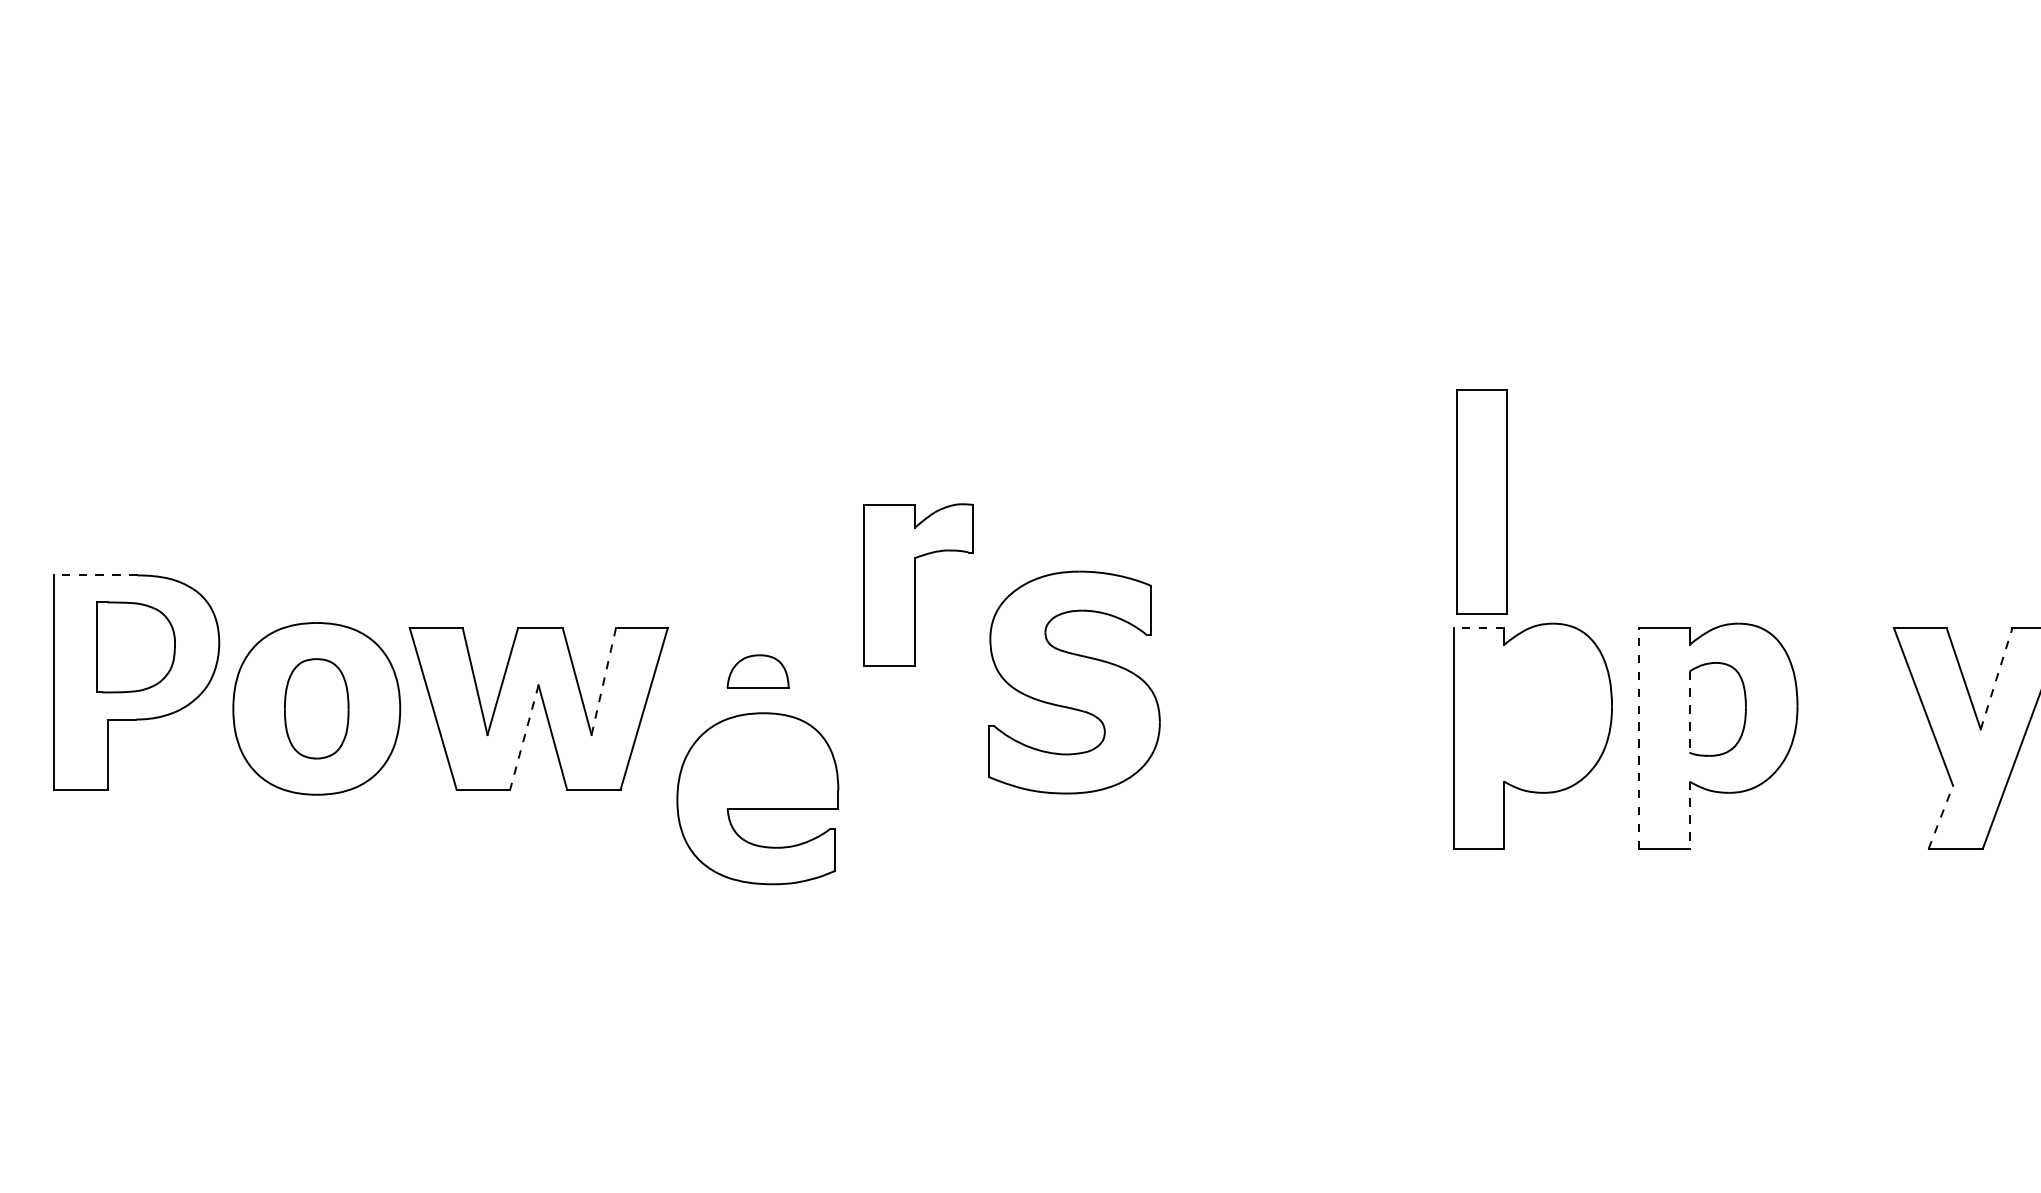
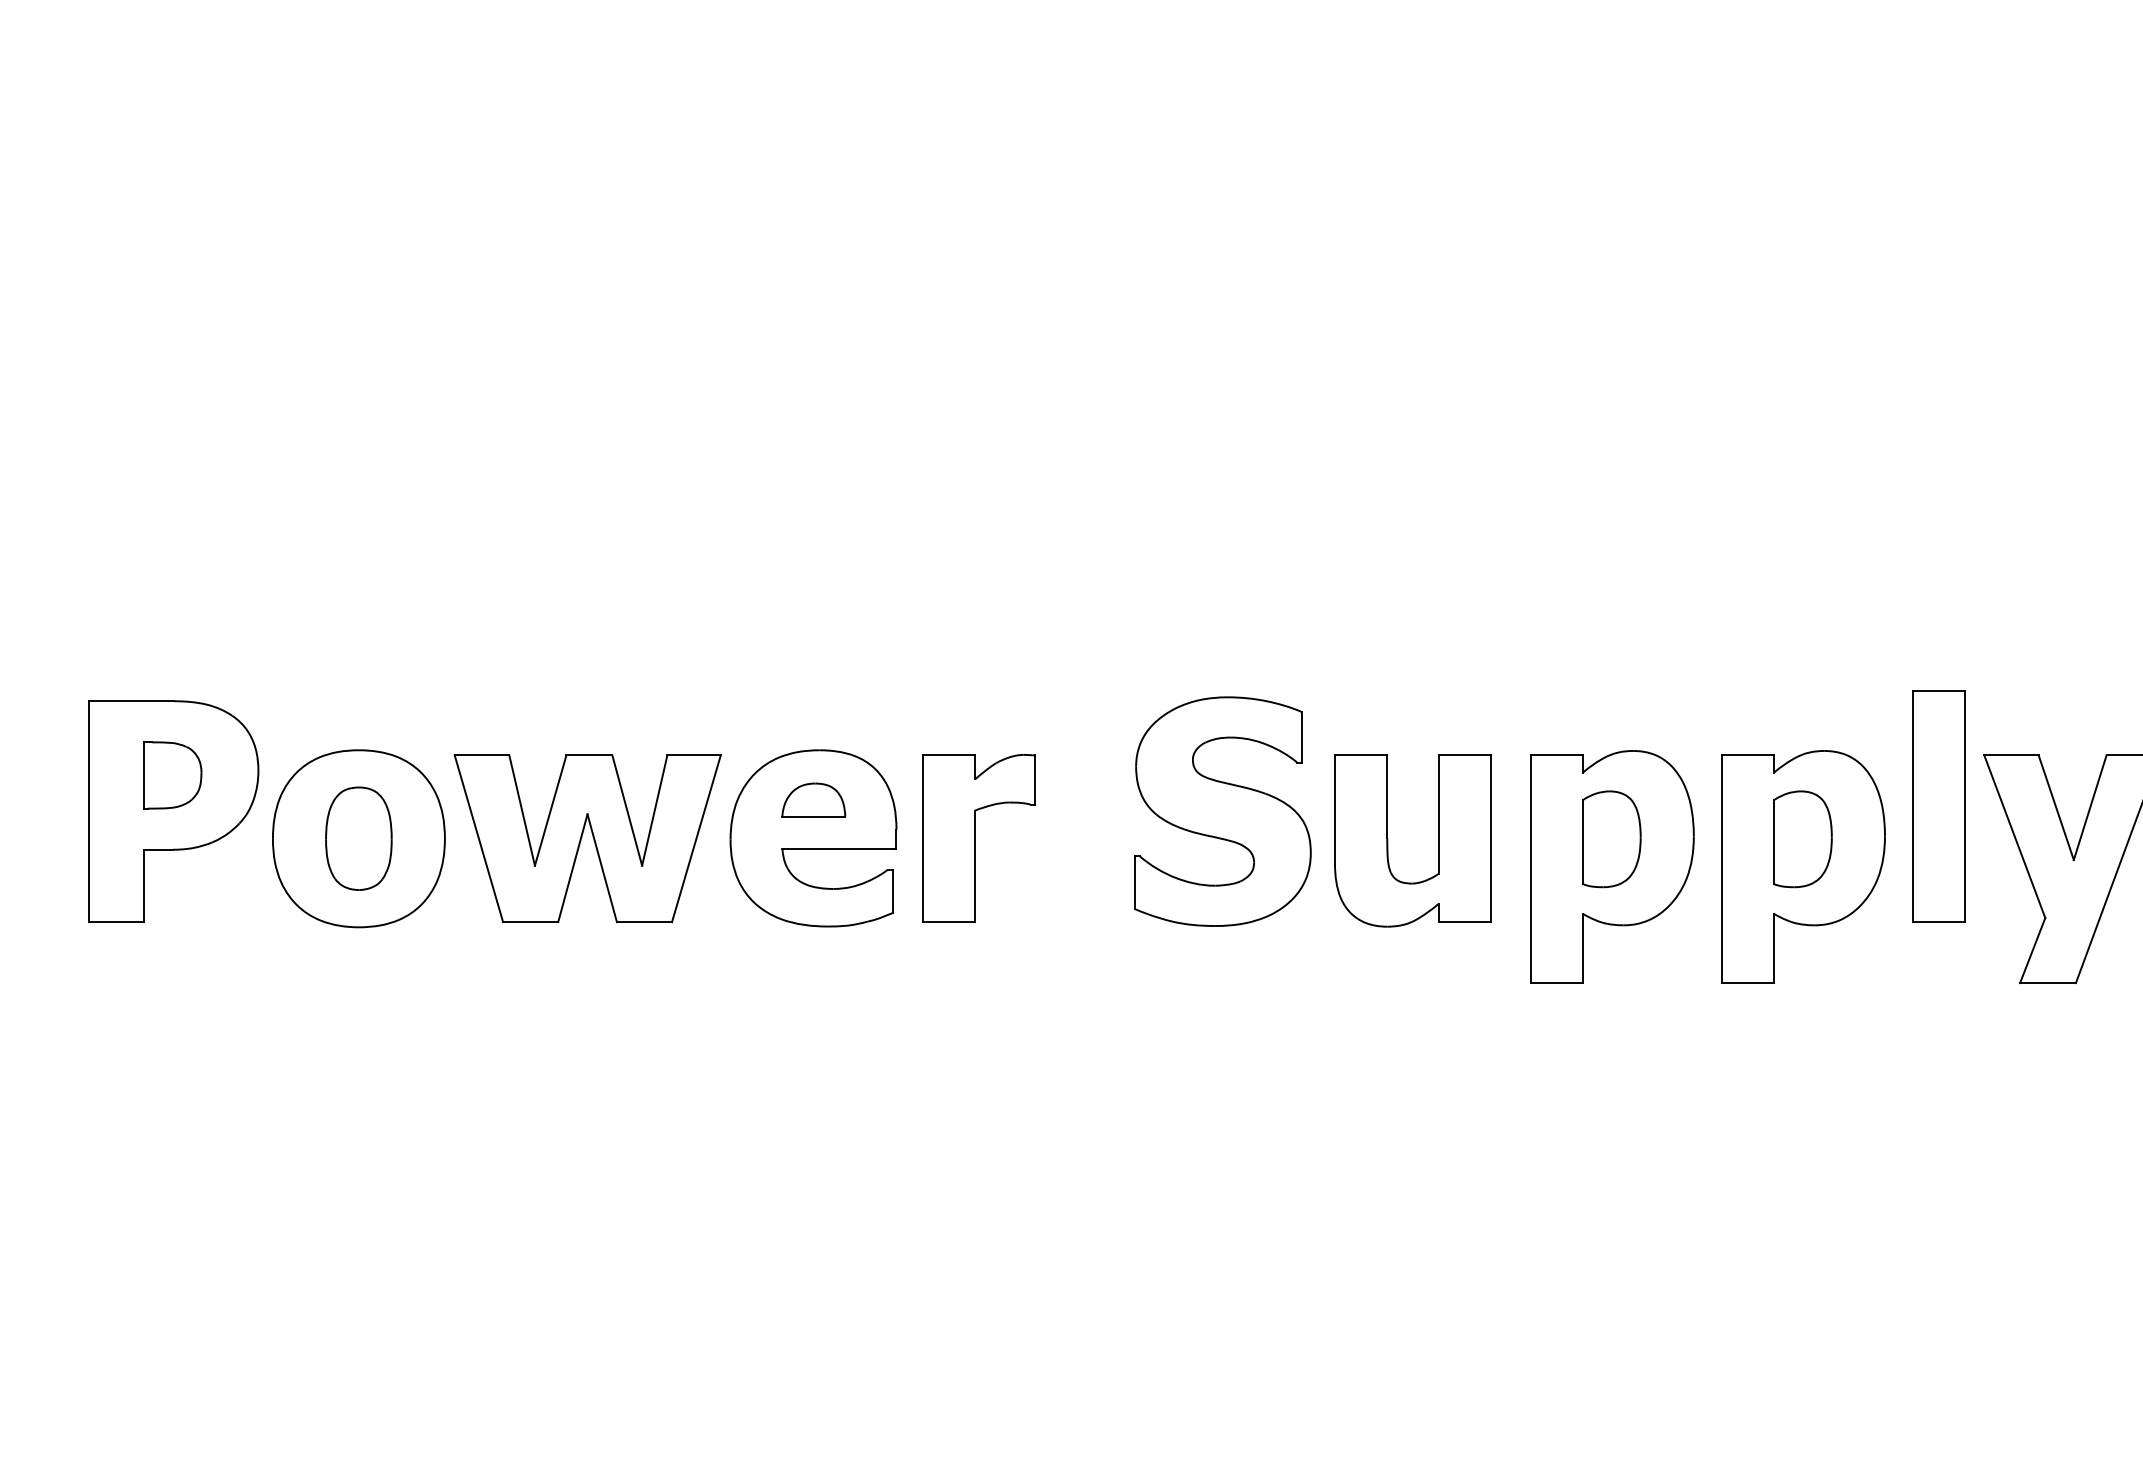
part: (1481, 501) -> (1938, 806), moved
line: (96, 575) -> (131, 701), dashed -> solid
part: (917, 585) -> (978, 838), moved
line: (1478, 628) -> (1556, 755), dashed -> solid
part: (135, 647) -> (172, 775), size x0.71
line: (1996, 678) -> (2090, 807), dashed -> solid
line: (603, 681) -> (654, 810), dashed -> solid
part: (1074, 682) -> (1222, 811), moved
part: (1532, 709) -> (1611, 839), added
part: (1315, 710) -> (1388, 840), added
line: (1689, 712) -> (1773, 842), dashed -> solid
line: (524, 737) -> (572, 868), dashed -> solid
line: (1638, 738) -> (1721, 869), dashed -> solid
part: (757, 798) -> (813, 838), moved
line: (1689, 815) -> (1773, 948), dashed -> solid
line: (1940, 817) -> (2032, 950), dashed -> solid

